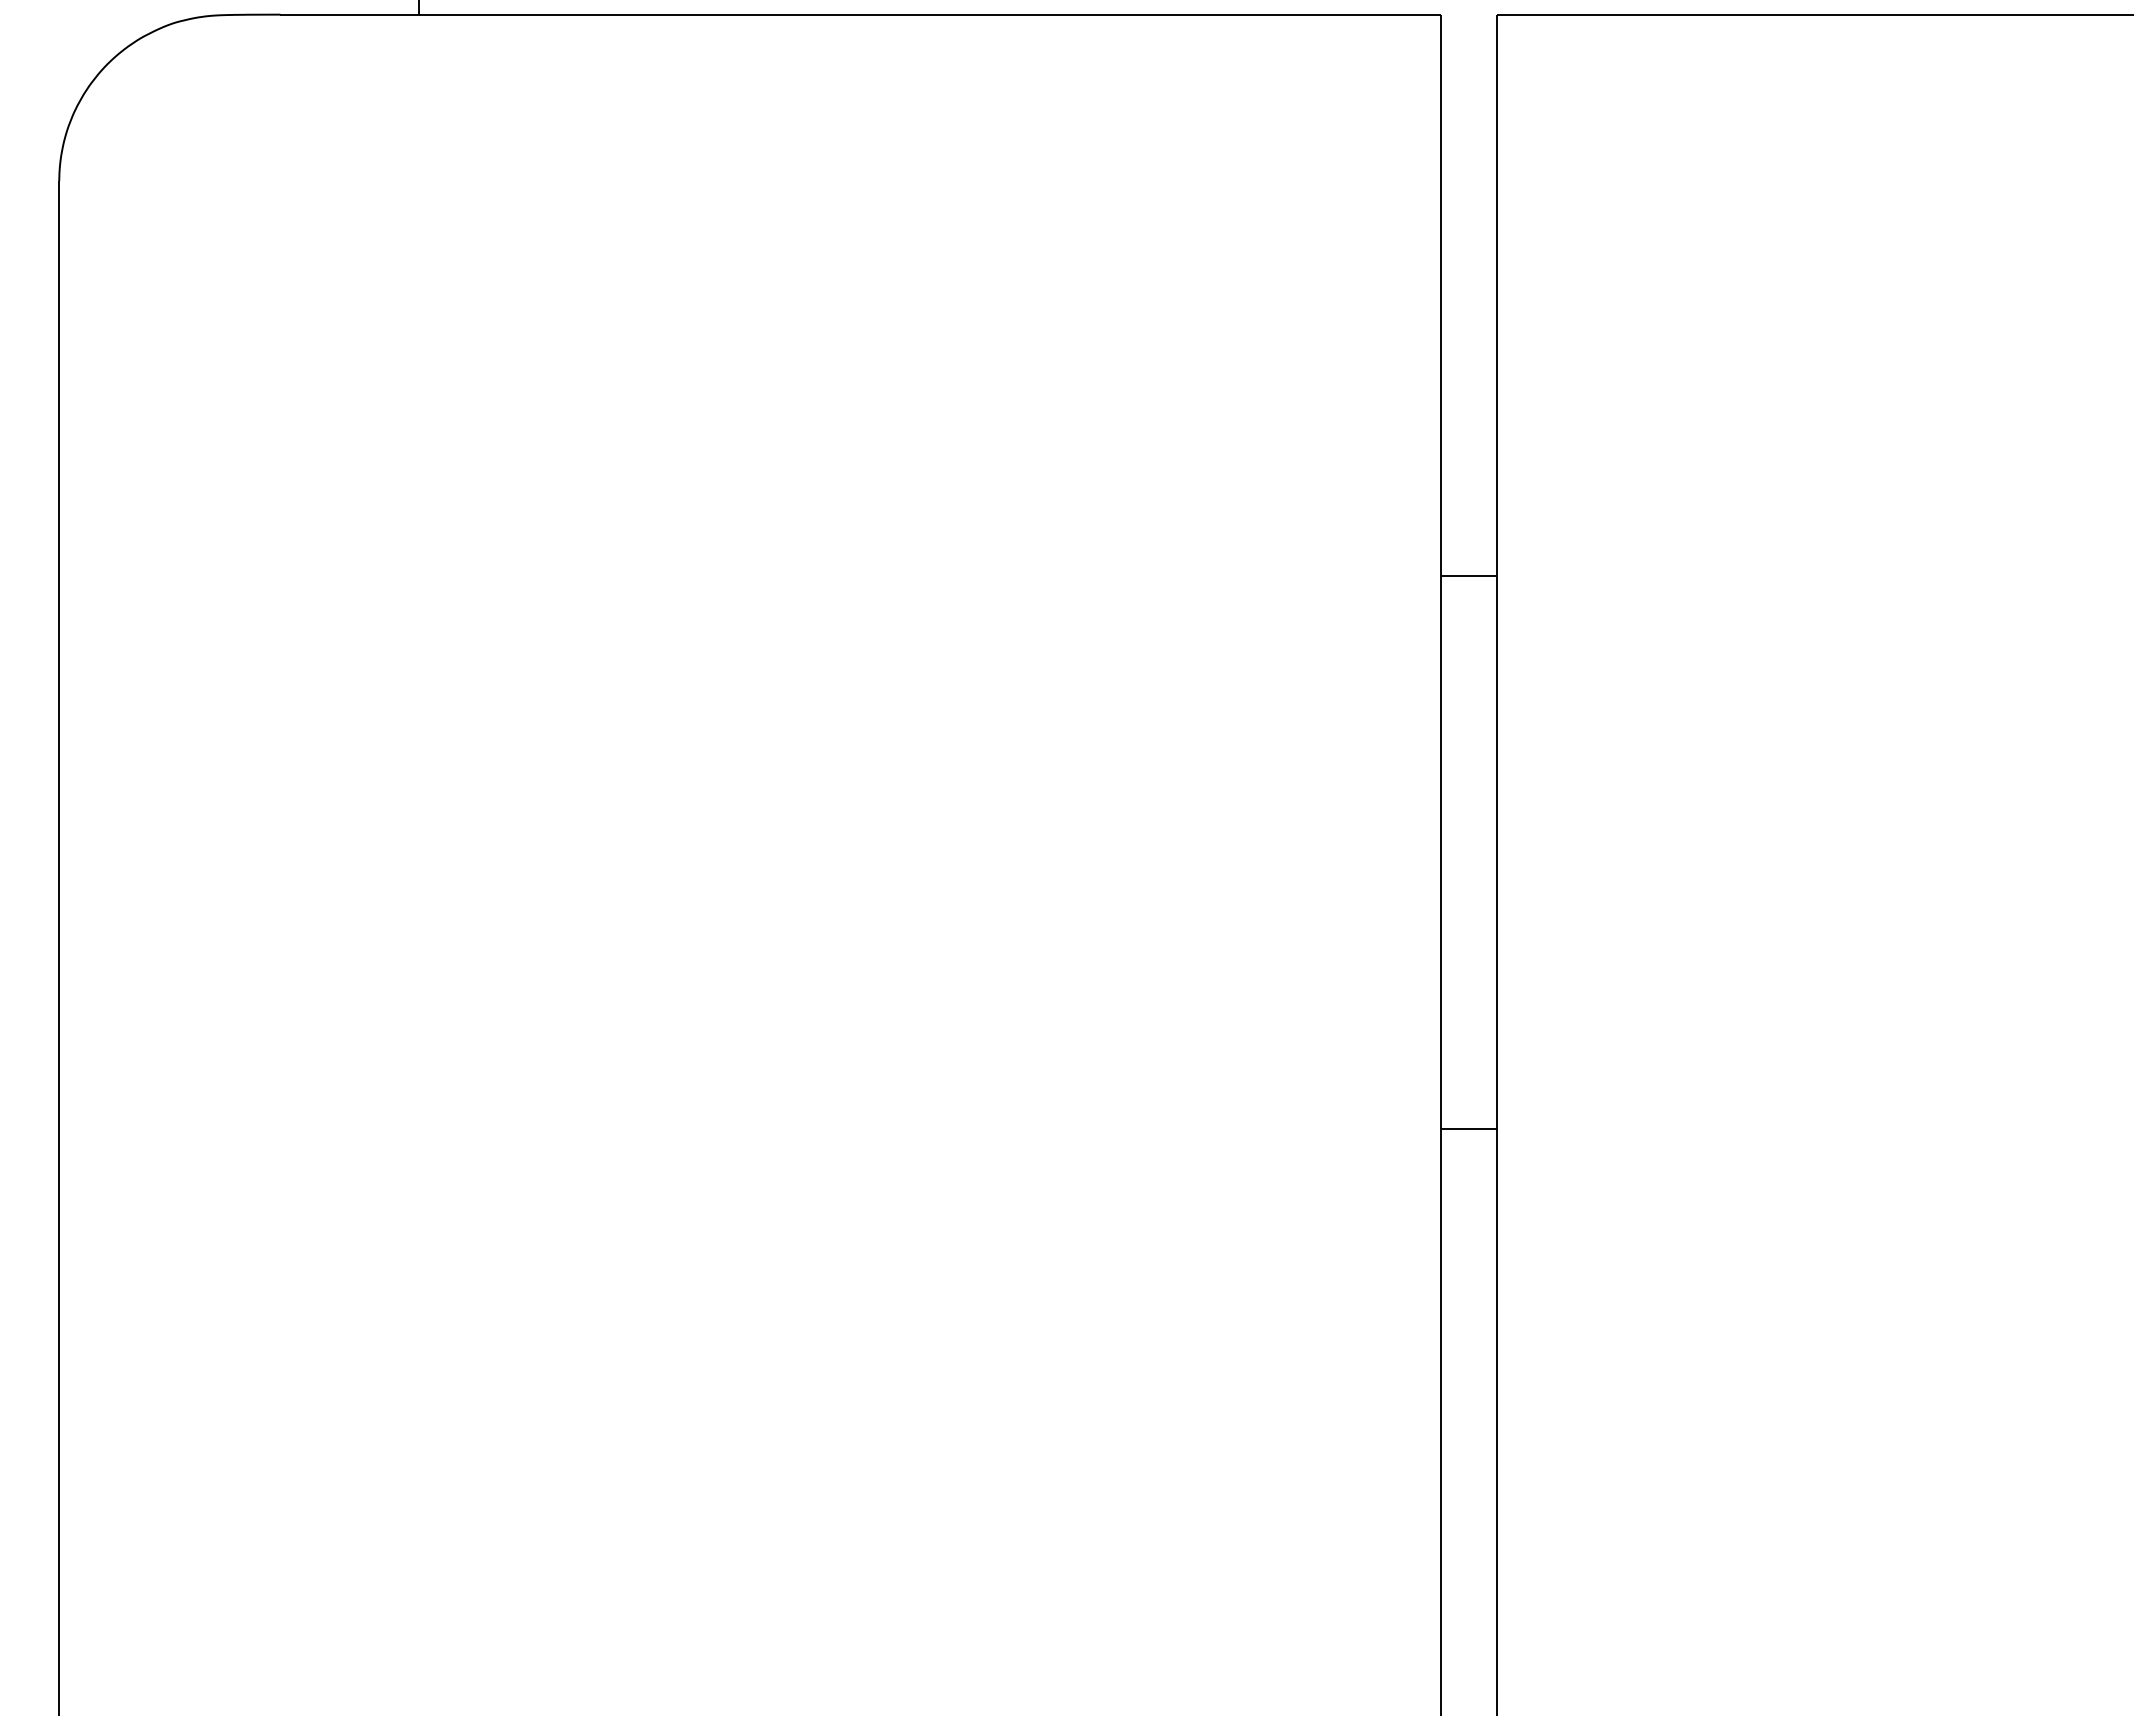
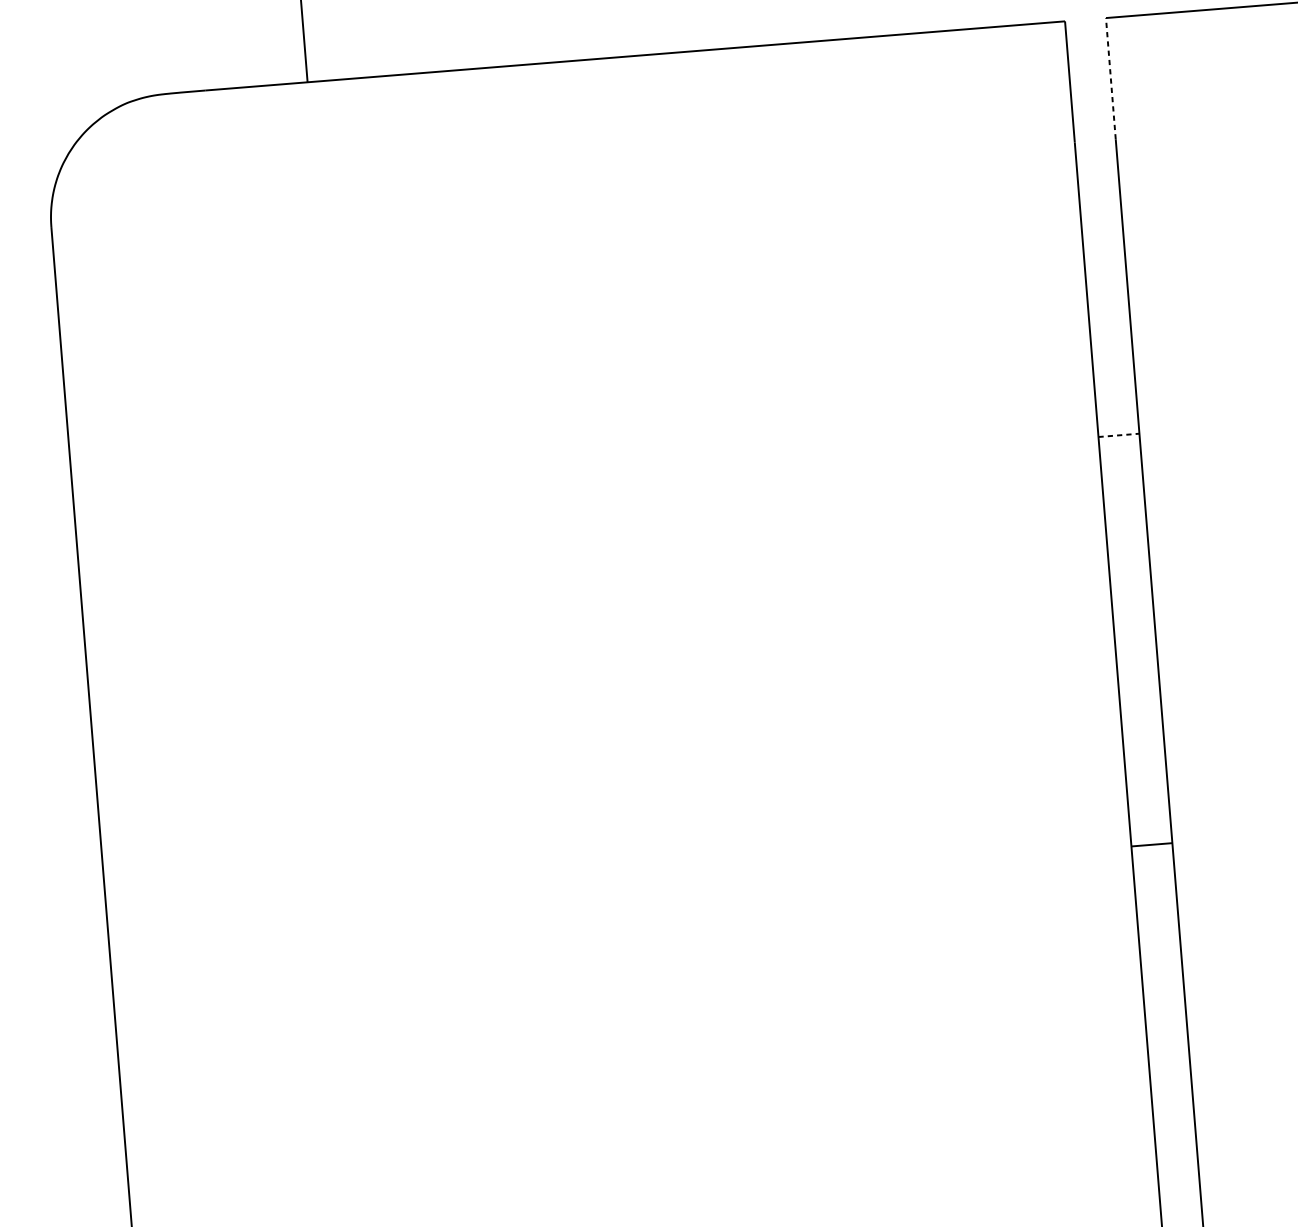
line: (1496, 96) -> (1110, 78), solid -> dashed
line: (1469, 575) -> (1119, 435), solid -> dashed

